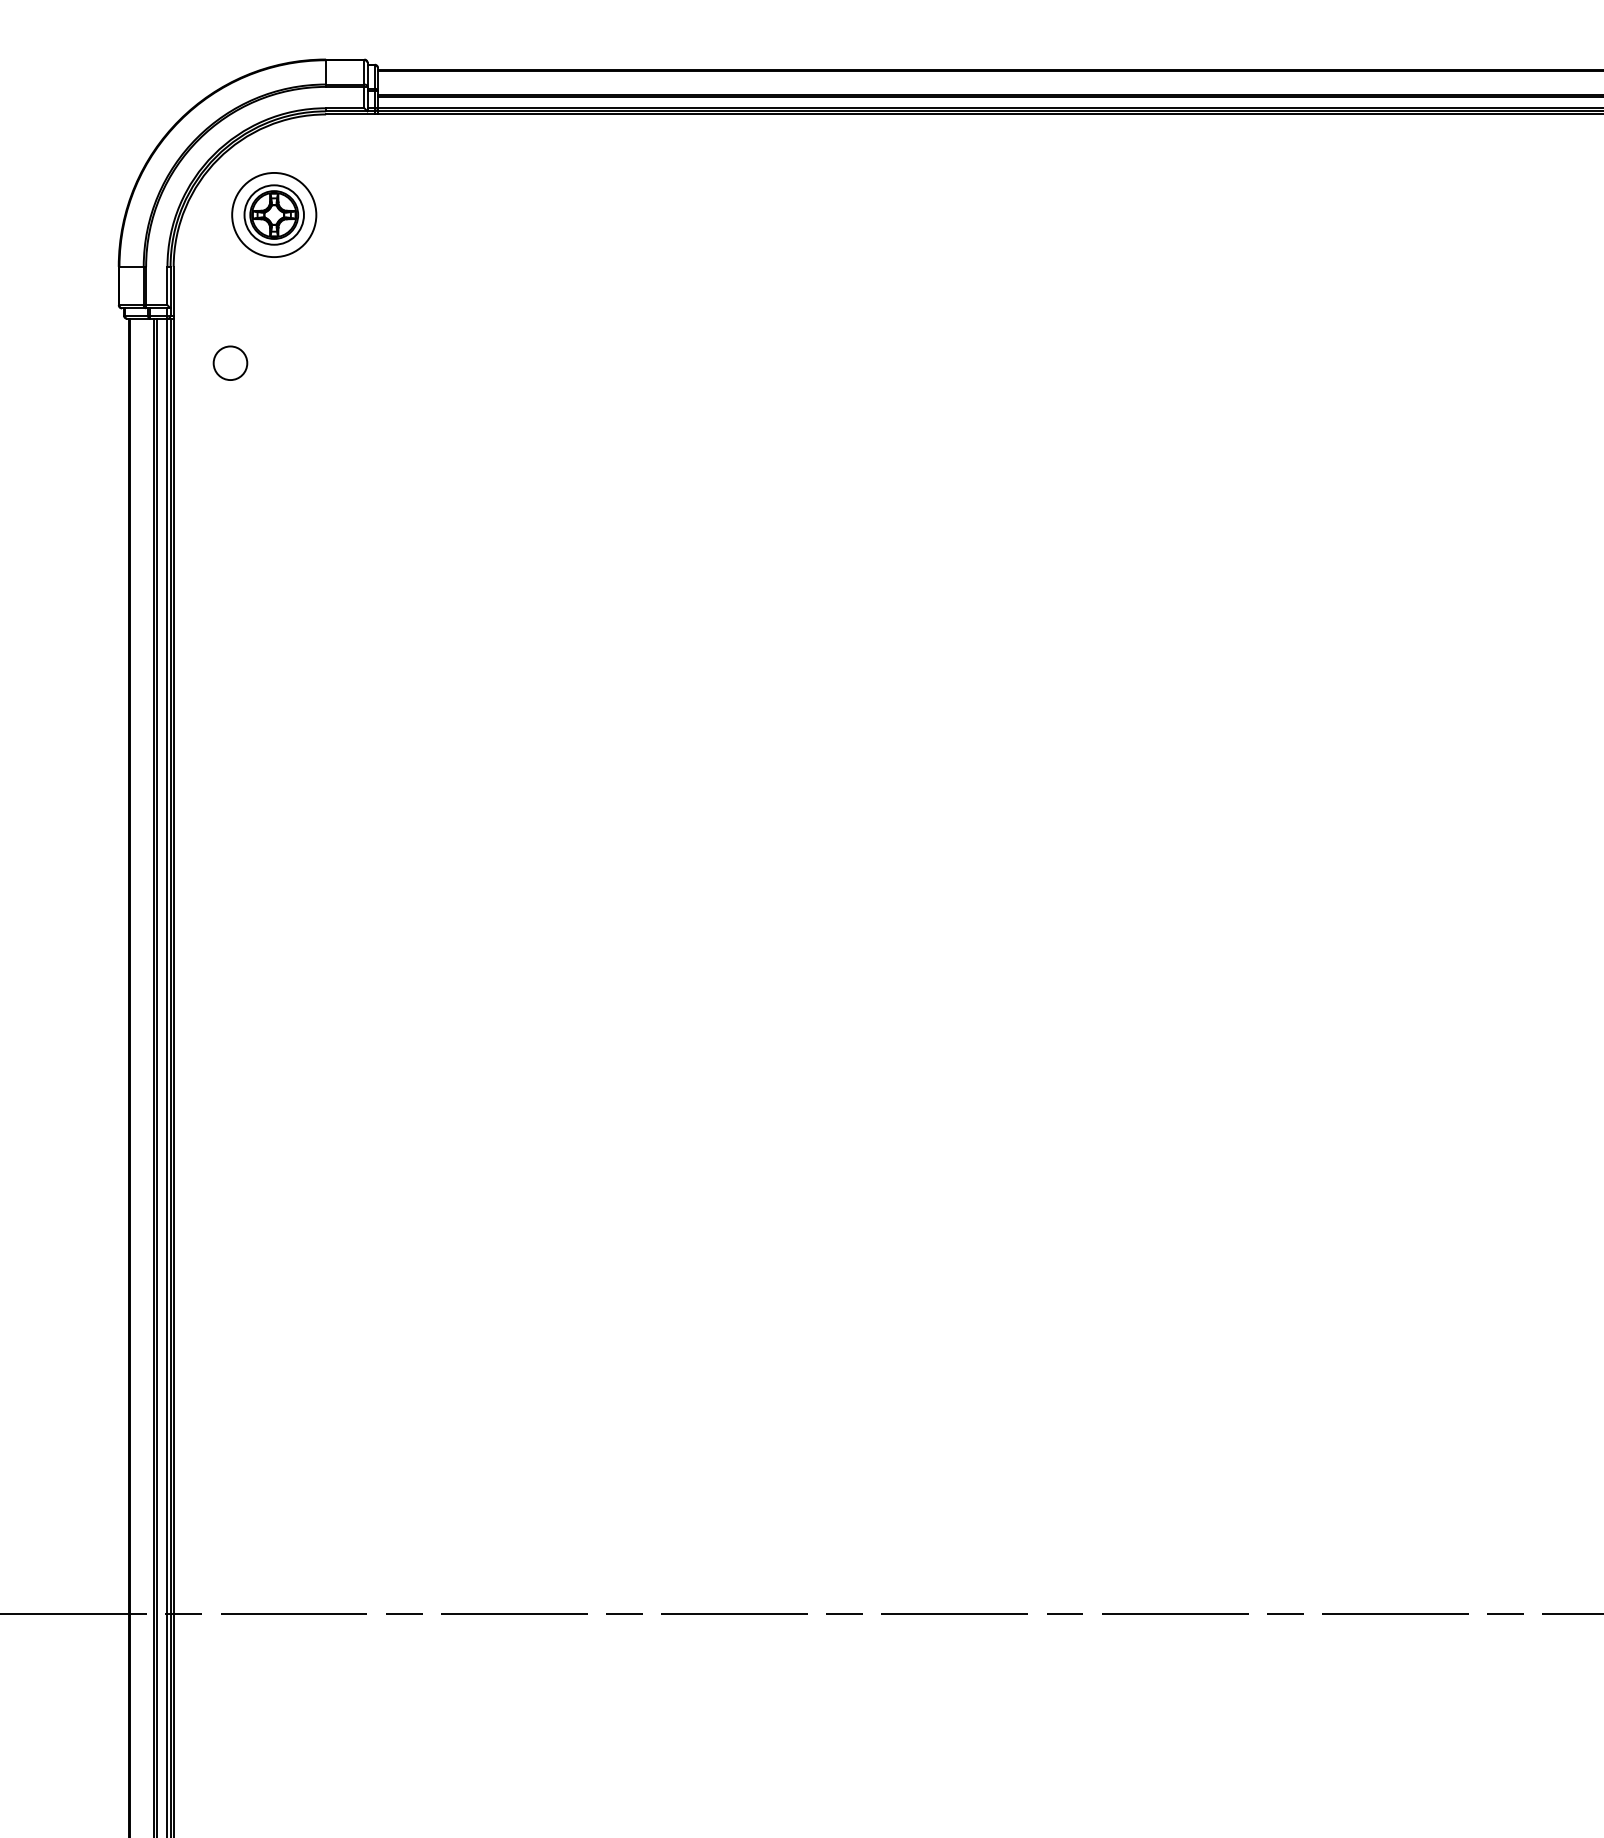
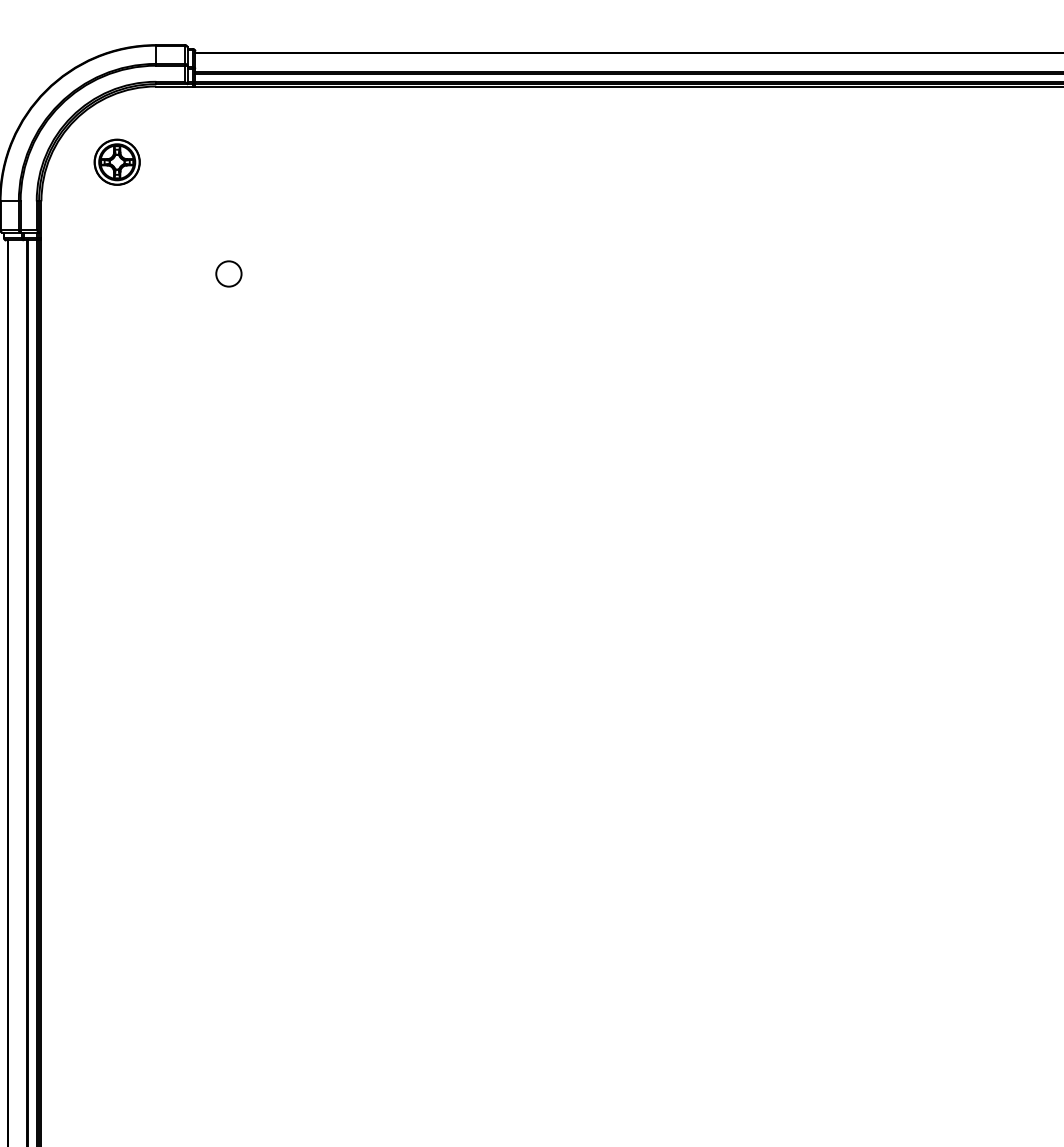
circle: (274, 214) -> (117, 161), size x0.71
circle: (230, 362) -> (228, 273), moved

